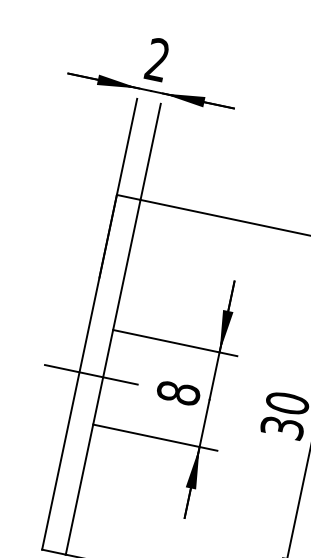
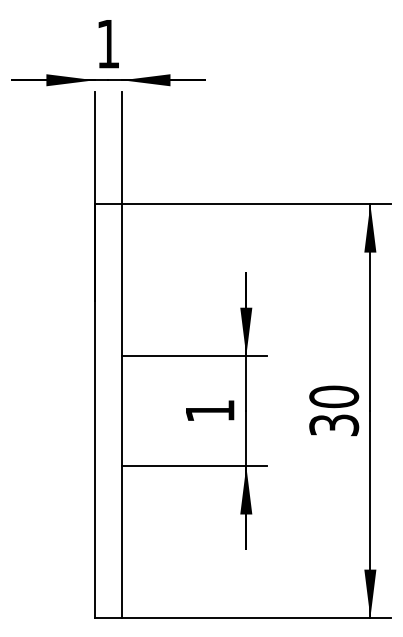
text: (156, 59) -> (107, 43), 2 -> 1
line: (91, 375) -> (108, 411), removed
text: (179, 392) -> (210, 410), 8 -> 1

